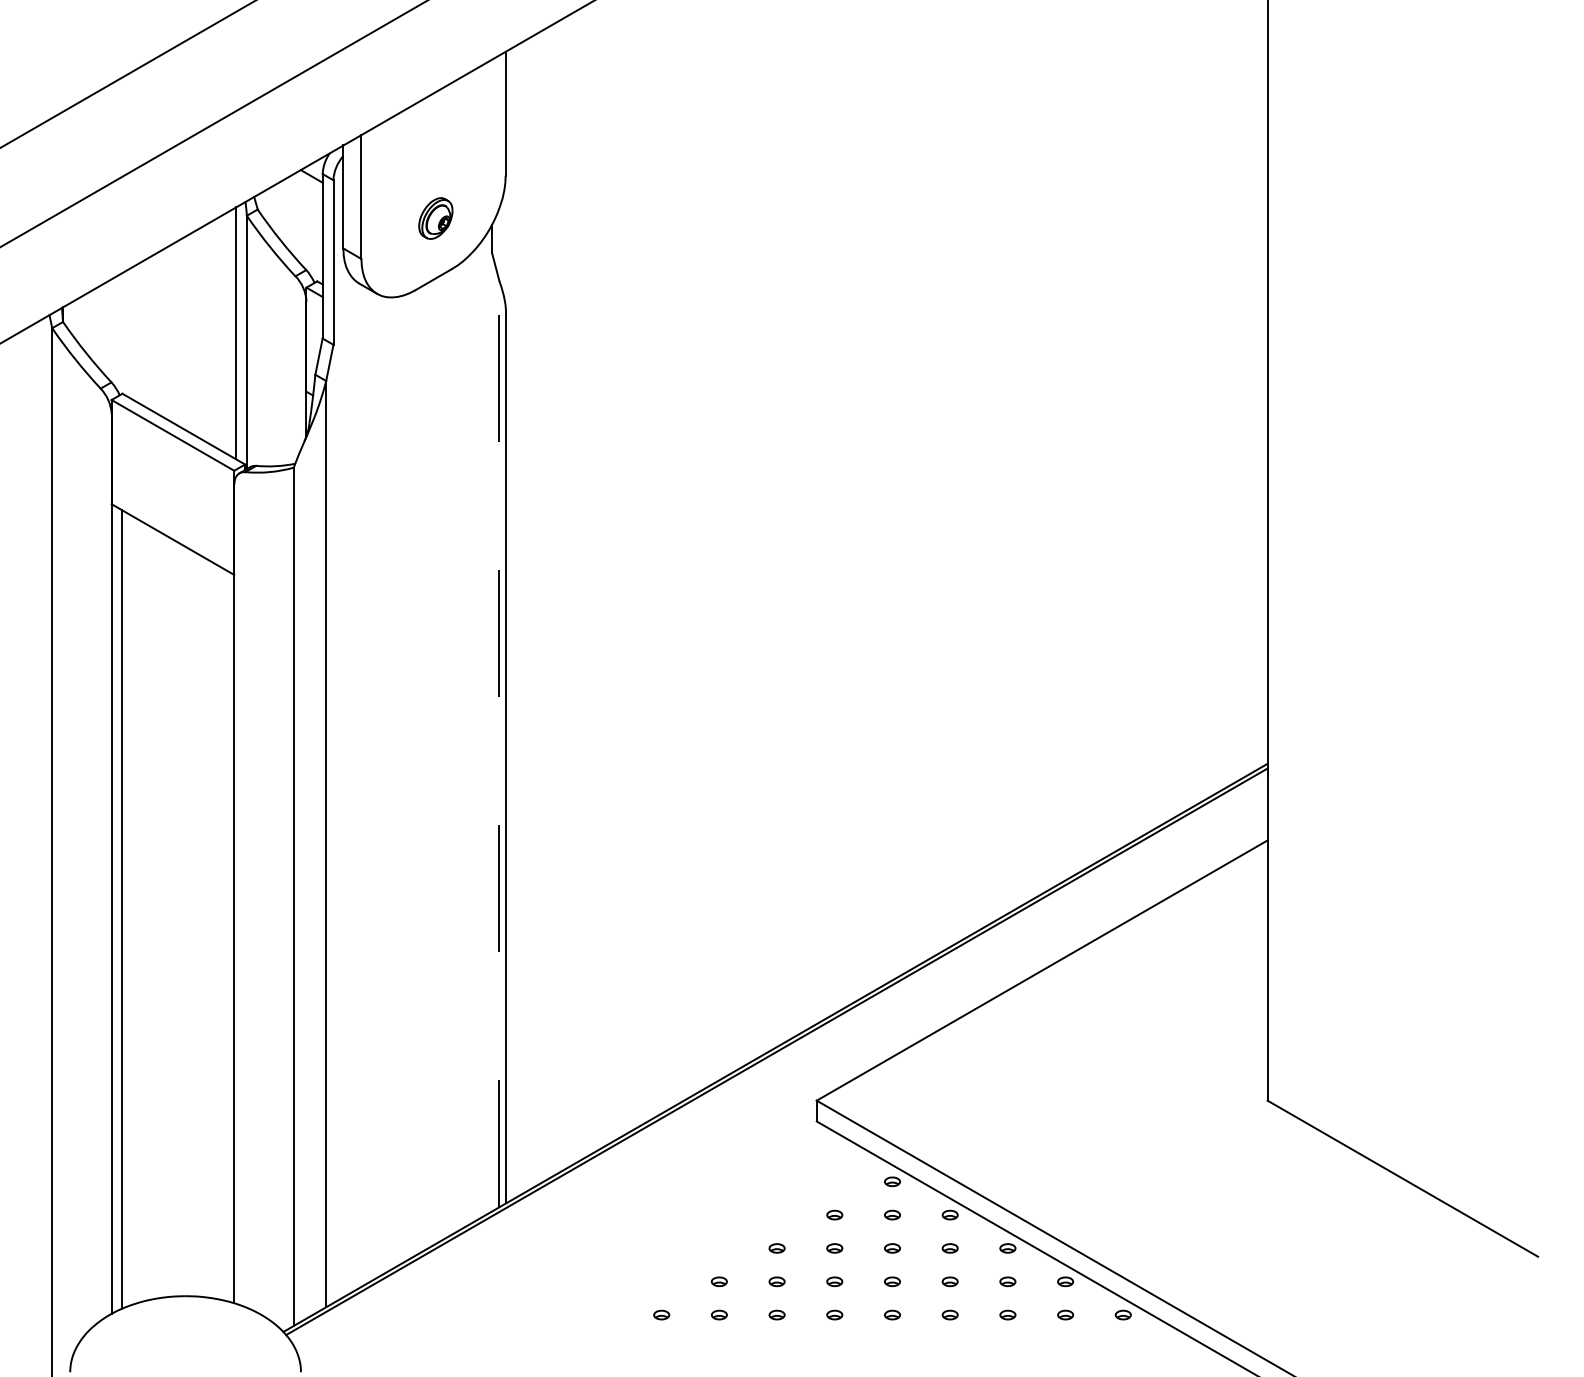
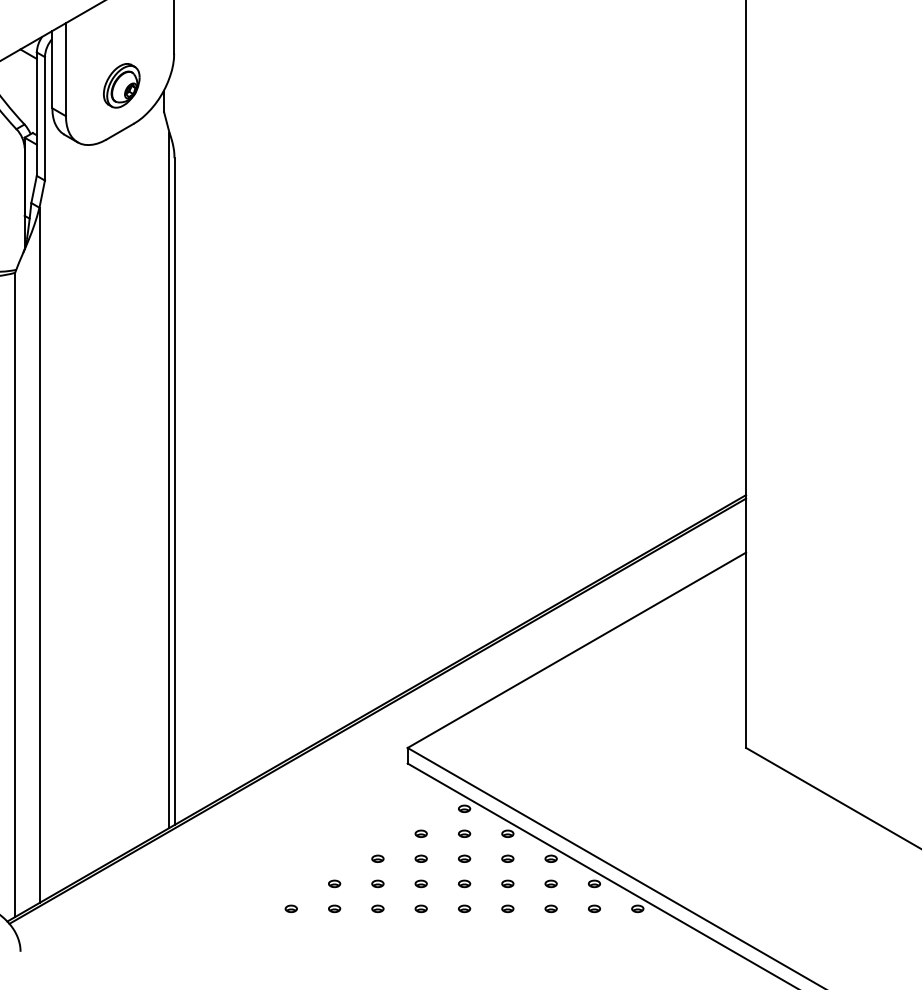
part: (435, 218) -> (121, 85), size x1.43
line: (499, 743) -> (169, 479), dashed -> solid

